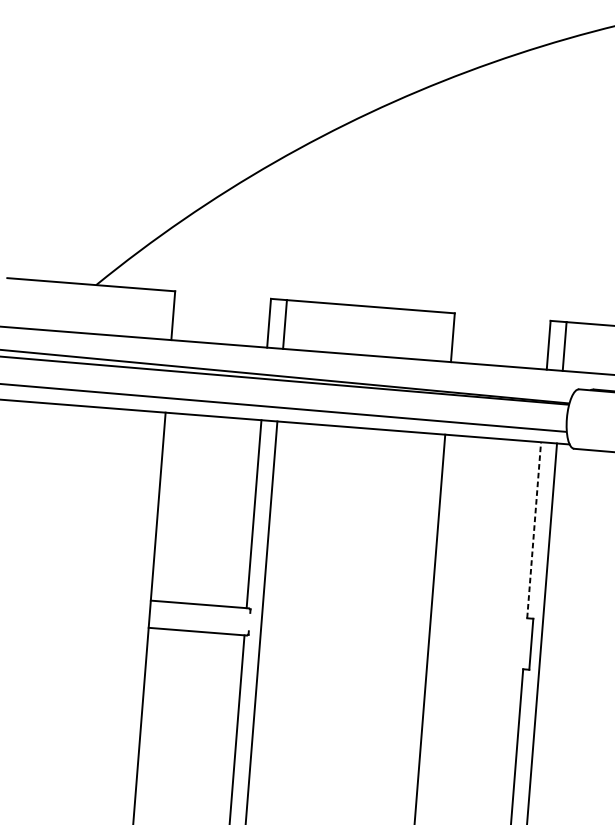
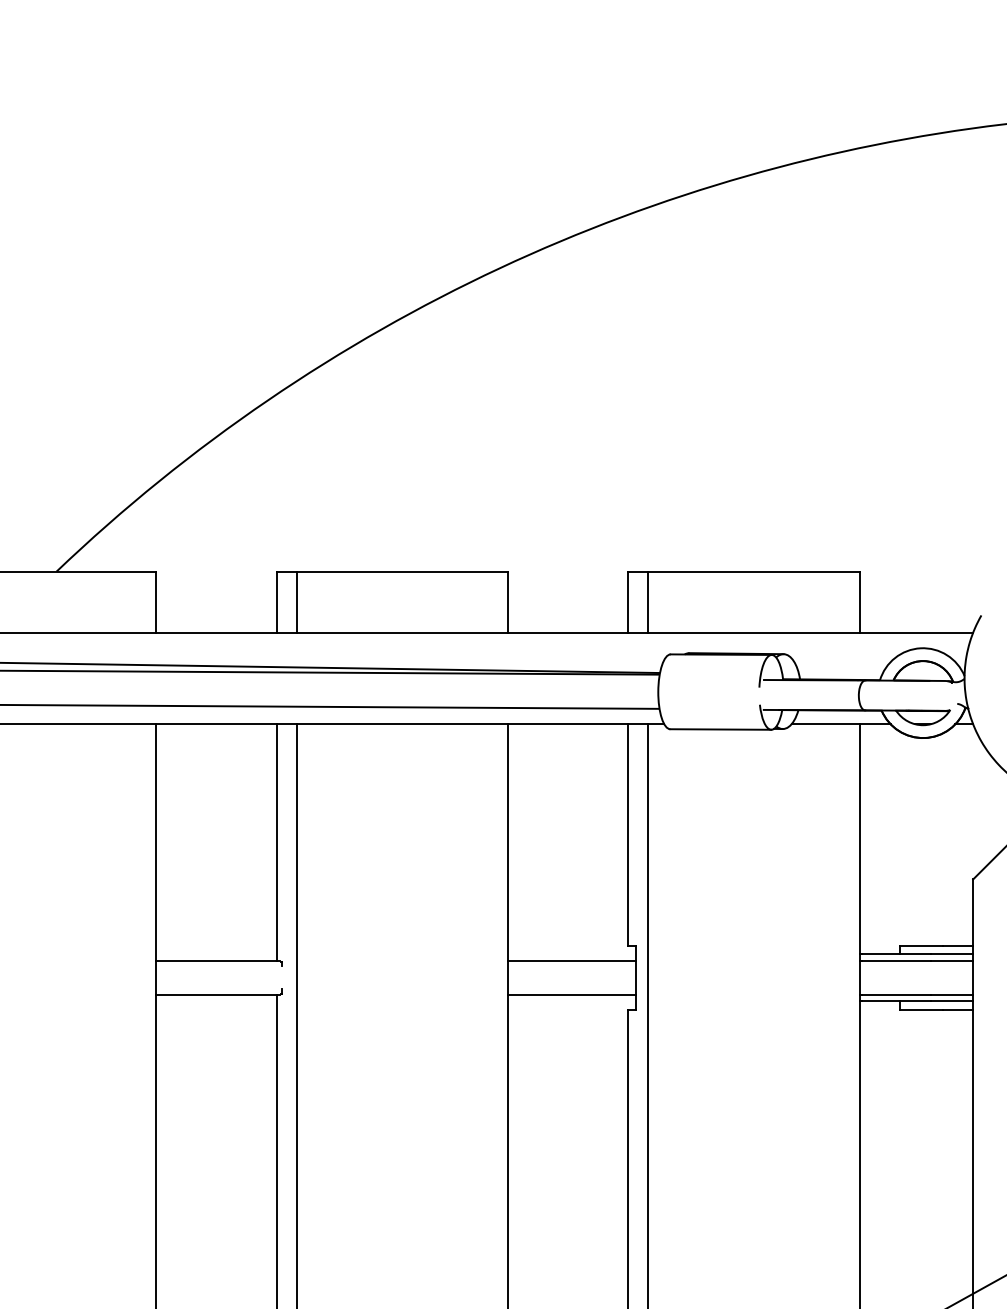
line: (534, 530) -> (628, 835), dashed -> solid
line: (481, 626) -> (571, 960), added
line: (478, 653) -> (571, 994), added

